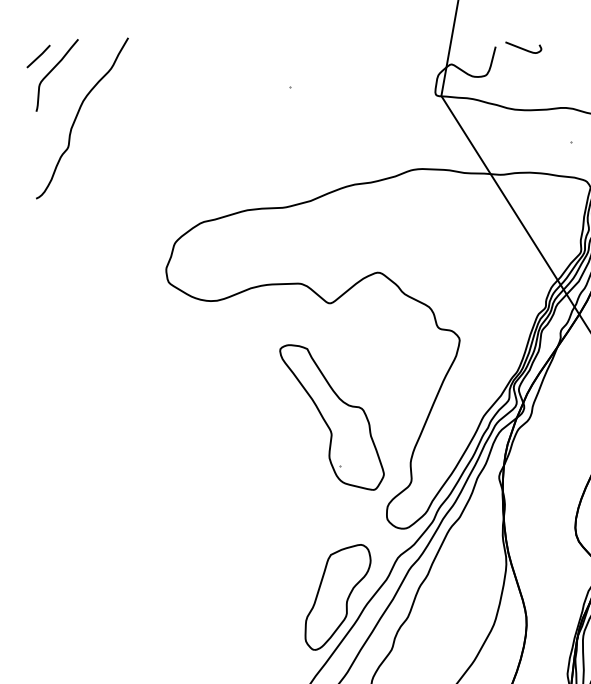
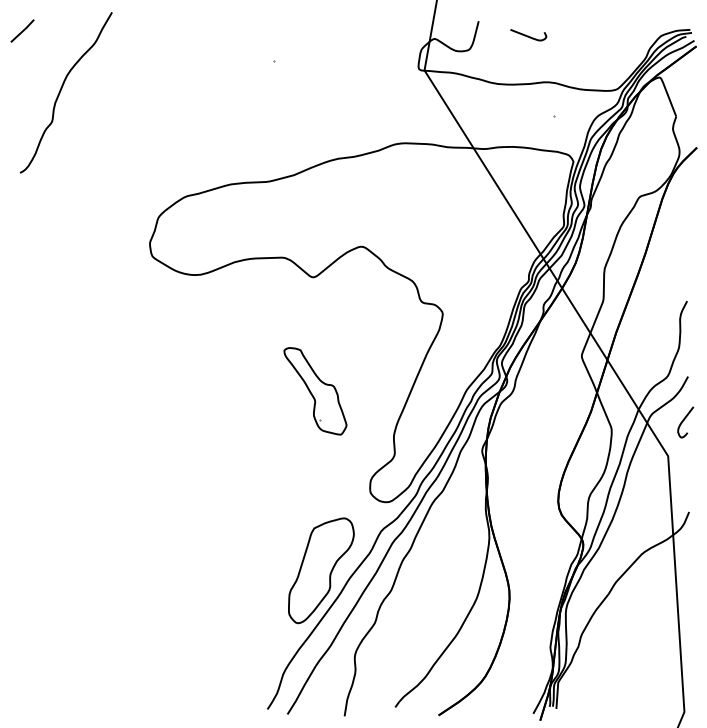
curve: (523, 48) -> (528, 35), moved
curve: (52, 71) -> (36, 45), removed
part: (332, 417) -> (315, 391), size x0.6

